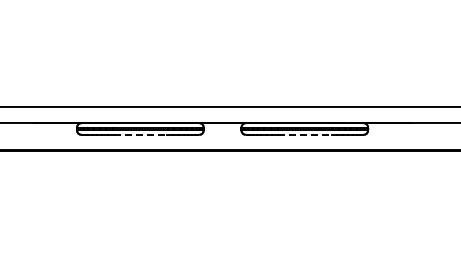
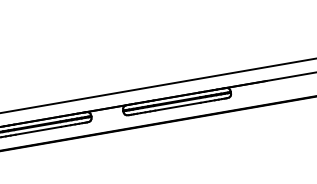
line: (140, 134) -> (38, 130), dashed -> solid
line: (304, 134) -> (177, 106), dashed -> solid

